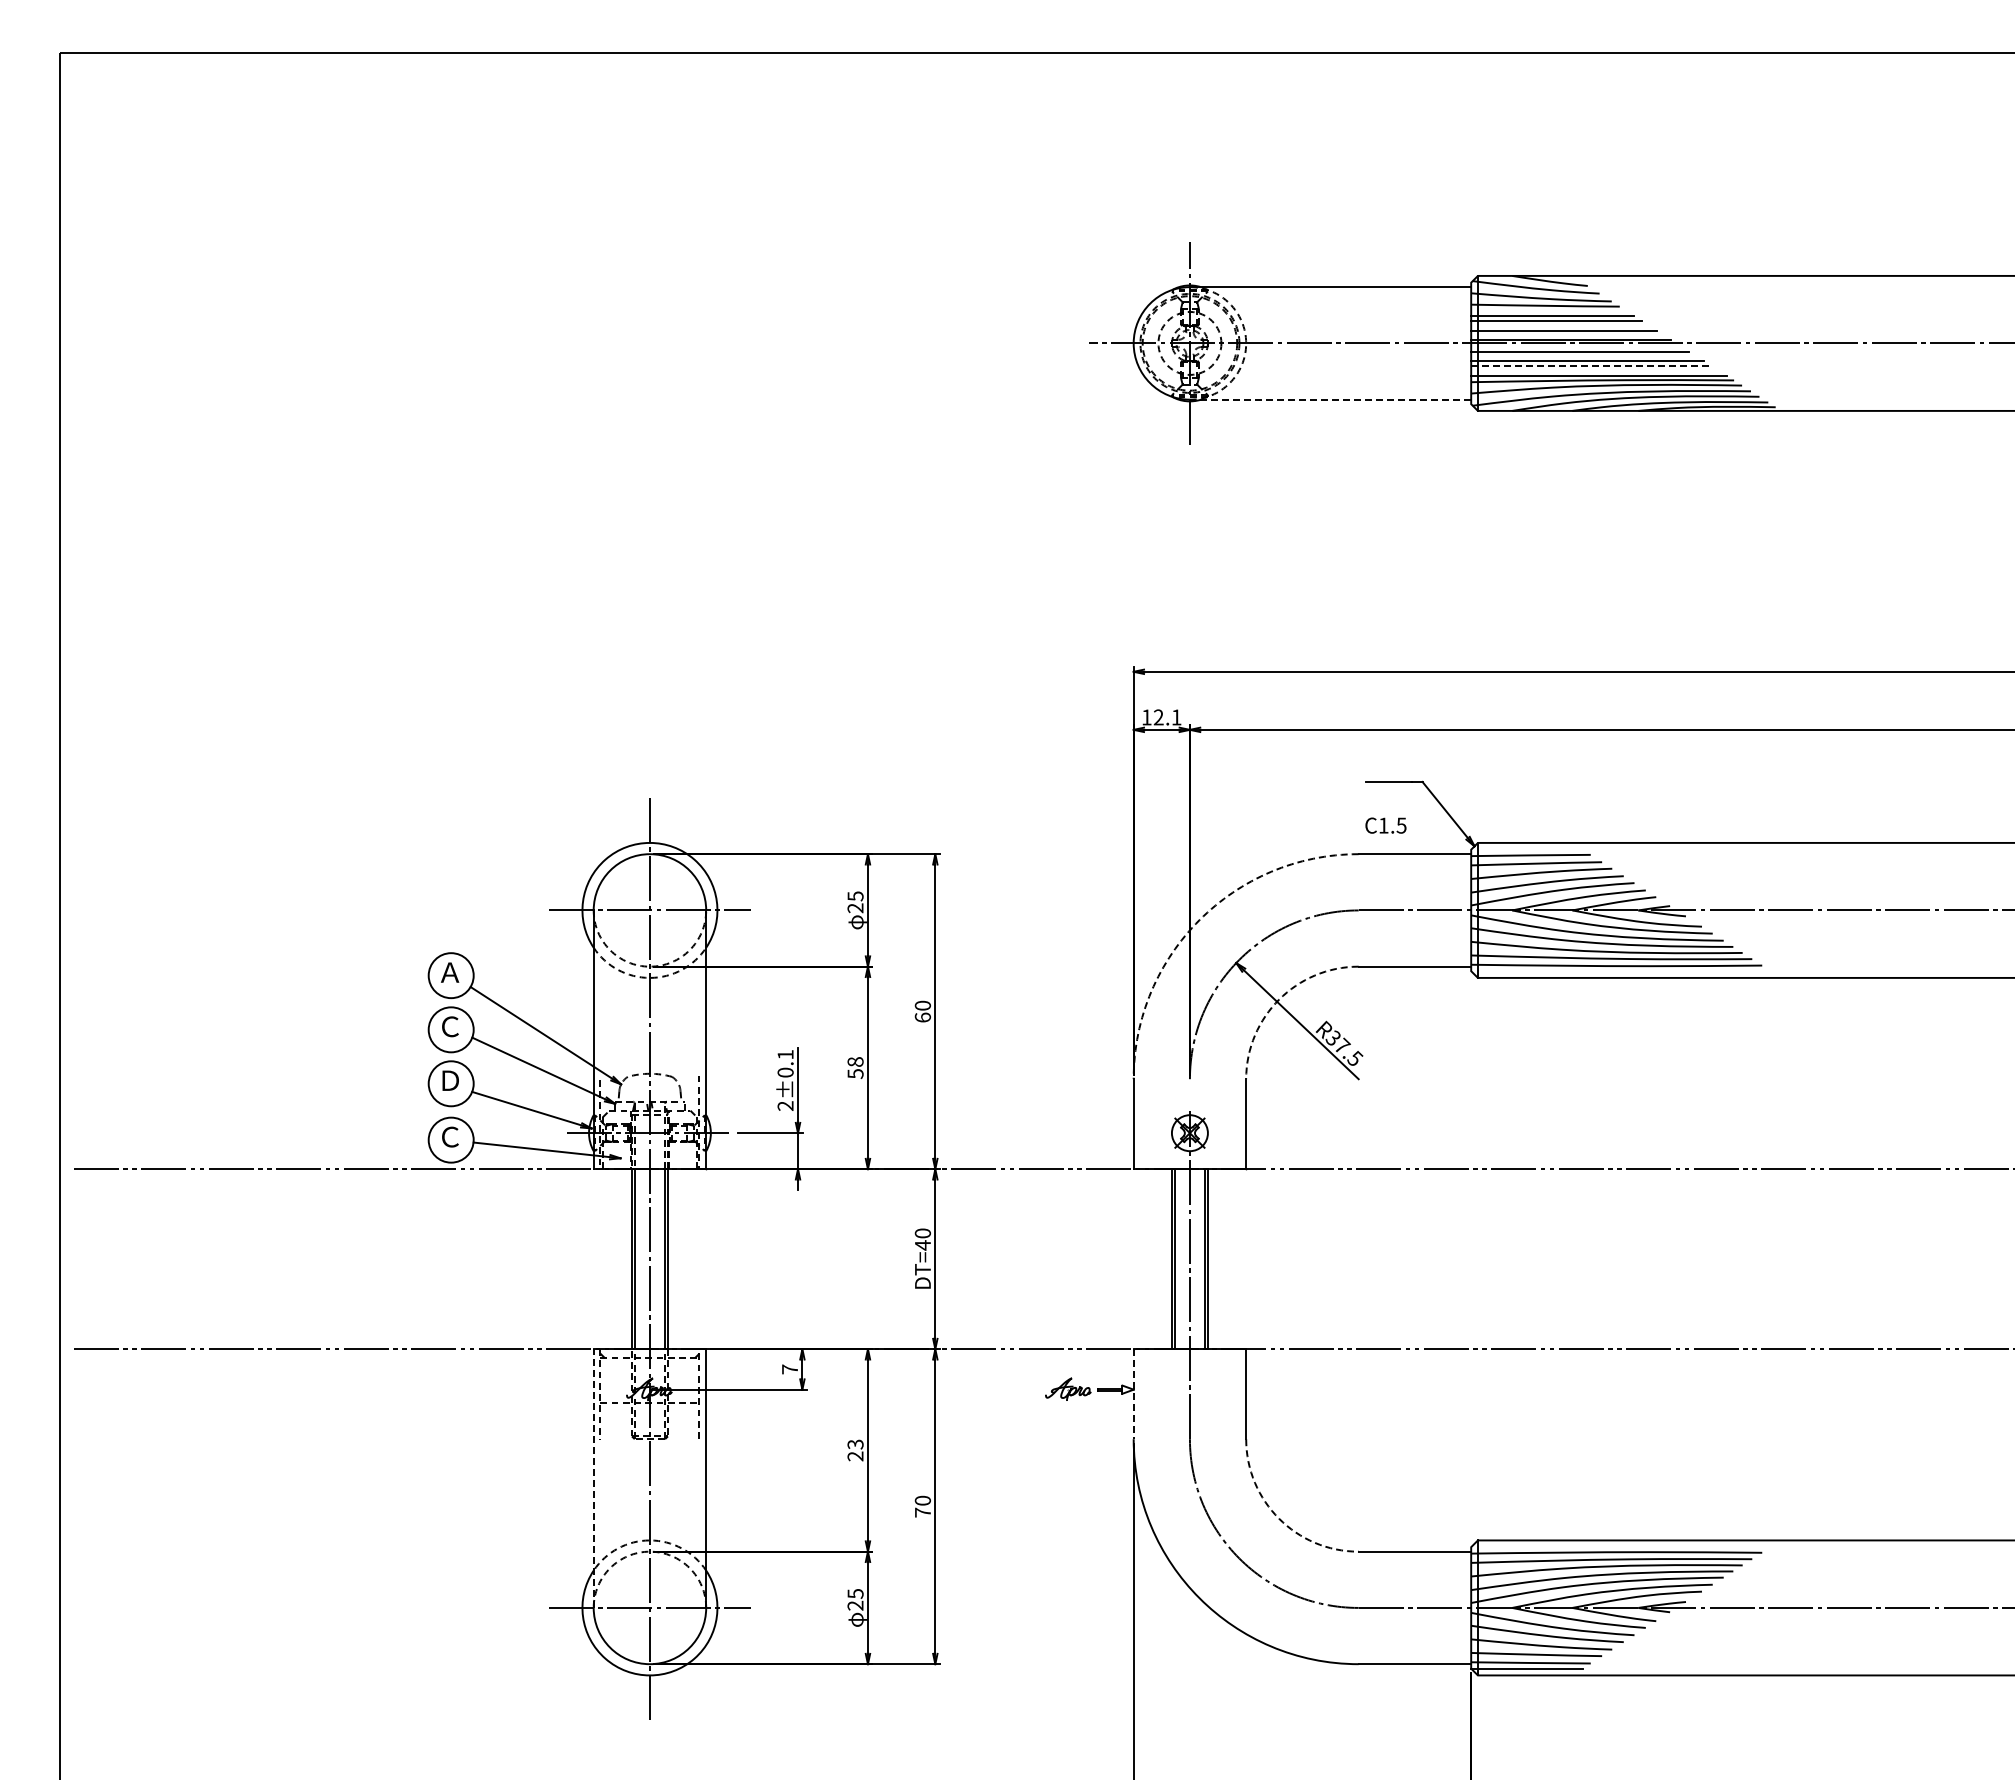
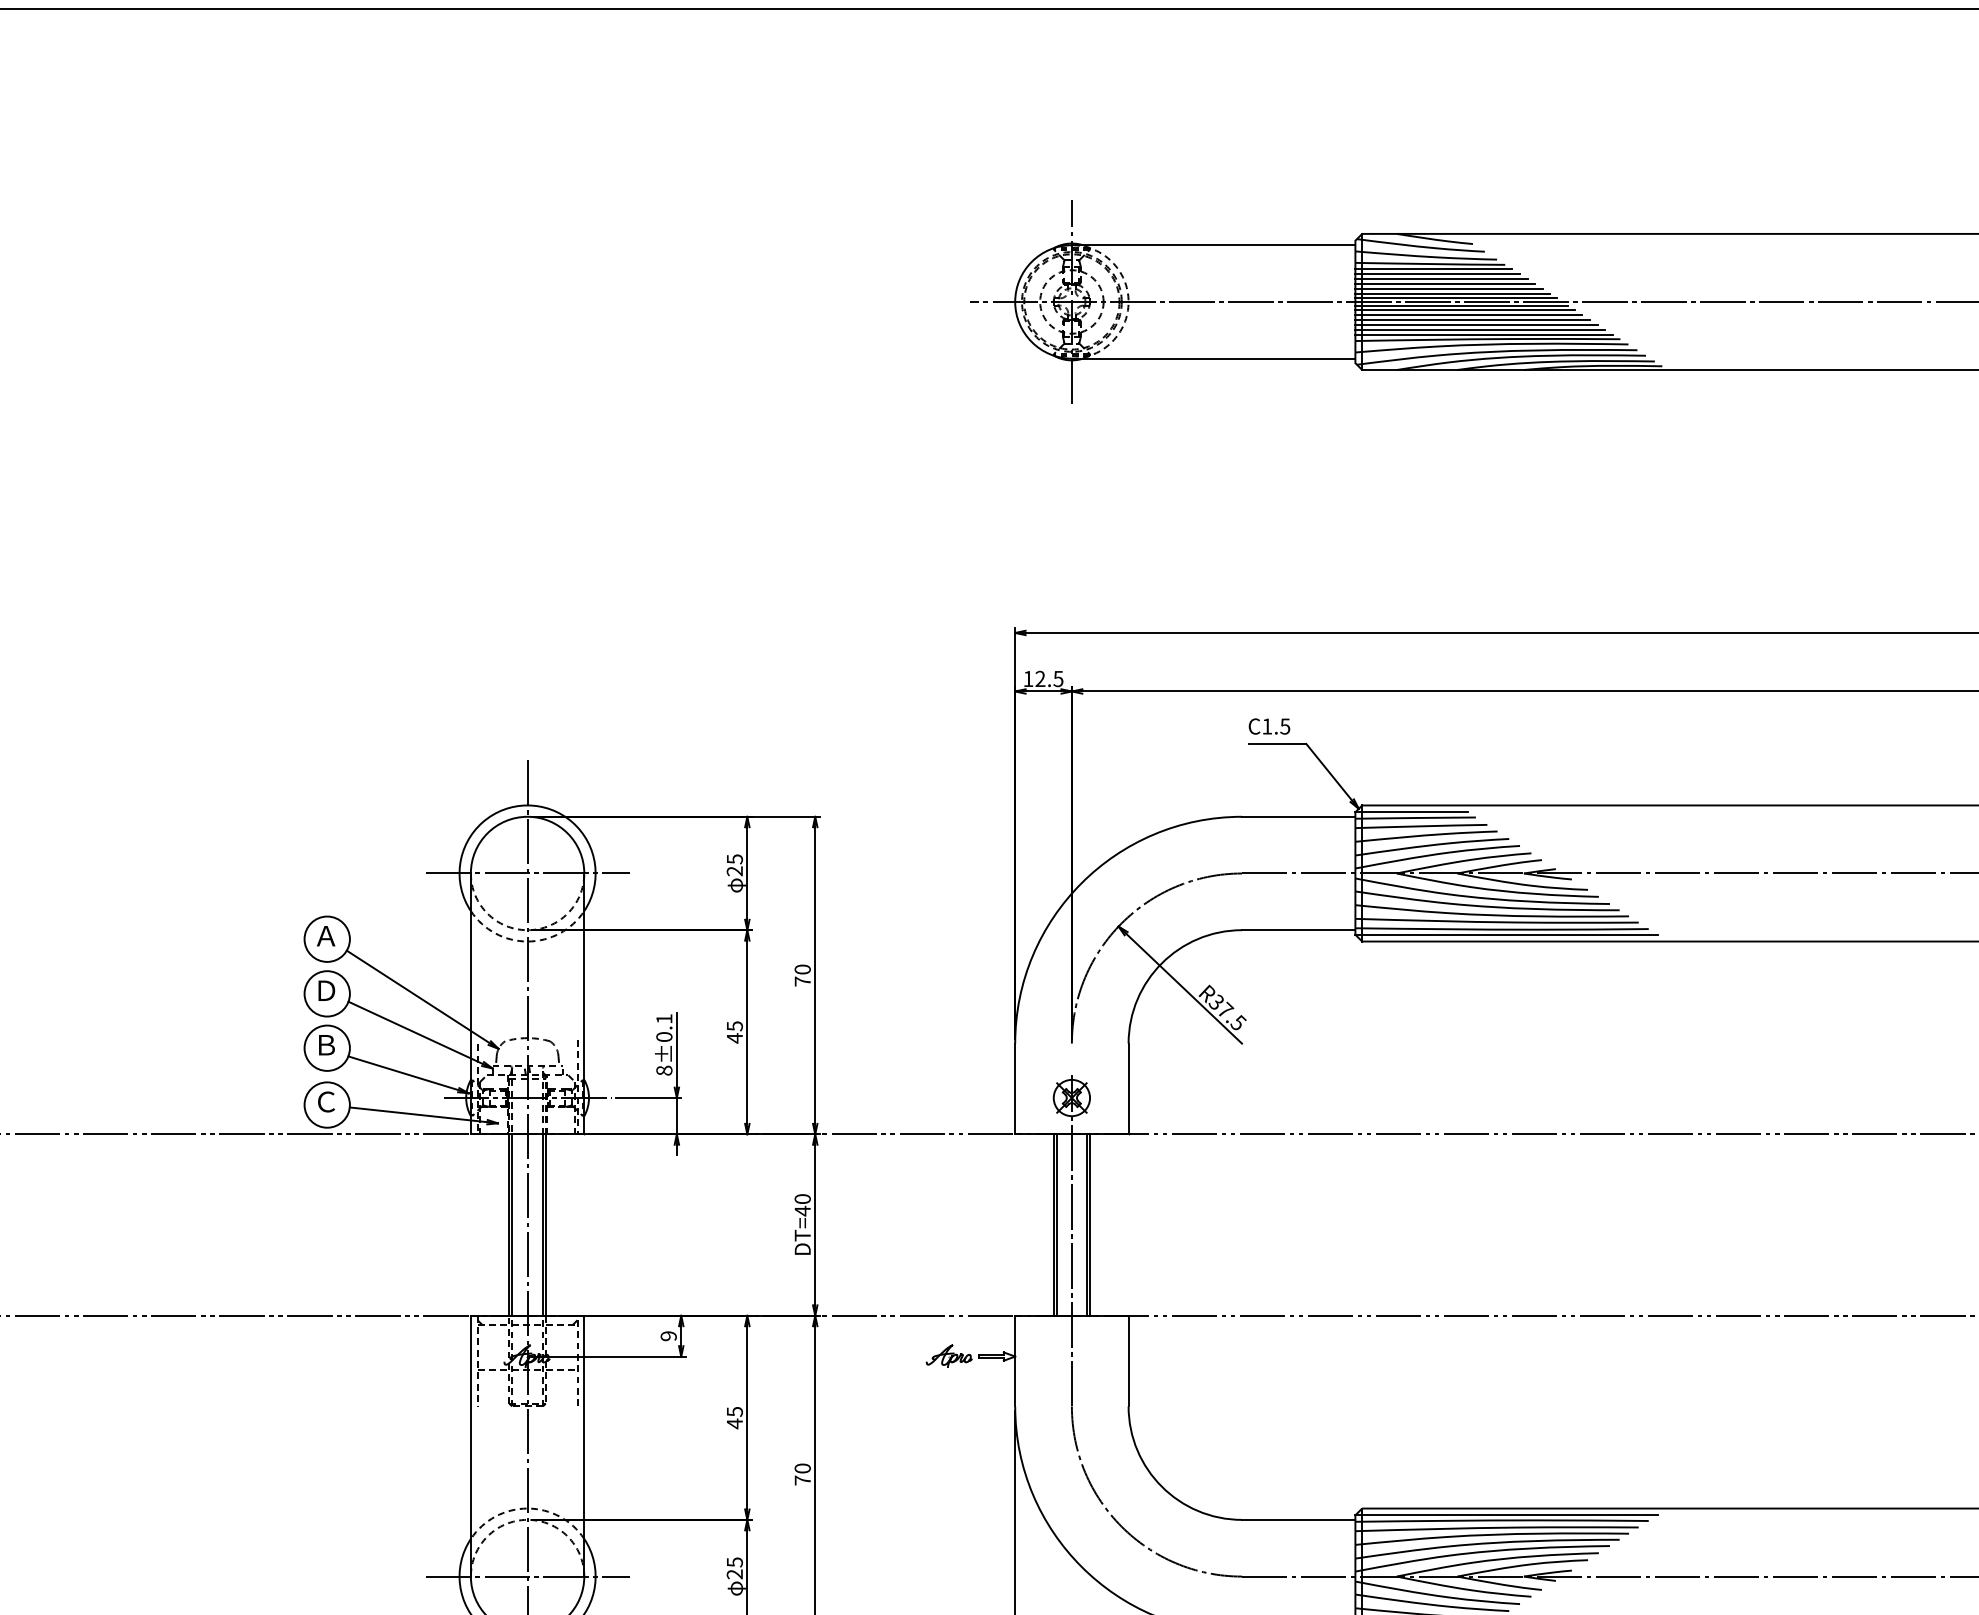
line: (1548, 311) -> (1433, 269), added
line: (1560, 325) -> (1445, 283), added
line: (1567, 335) -> (1452, 293), added
line: (1576, 347) -> (1461, 306), added
line: (1583, 355) -> (1468, 314), added
line: (1591, 365) -> (1476, 324), dashed -> solid
line: (1595, 370) -> (1480, 329), added
line: (1330, 399) -> (1213, 358), dashed -> solid
text: (1176, 717) -> (1058, 679), 12.1 -> 12.5
text: (1385, 825) -> (1269, 726), moved
line: (1526, 849) -> (1411, 812), added
arc: (1199, 920) -> (1081, 883), dashed -> solid
line: (1620, 971) -> (1505, 935), added
arc: (1279, 999) -> (1162, 963), dashed -> solid
text: (922, 1017) -> (802, 981), 60 -> 70
text: (450, 1026) -> (326, 990), Ｃ -> Ｄ
text: (855, 1068) -> (734, 1032), 58 -> 45
text: (450, 1080) -> (326, 1044), Ｄ -> Ｂ
text: (785, 1105) -> (664, 1070), 2±0.1 -> 8±0.1
text: (790, 1369) -> (669, 1336), 7 -> 9
line: (1133, 1394) -> (1015, 1361), dashed -> solid
text: (855, 1450) -> (734, 1417), 23 -> 45
line: (593, 1478) -> (470, 1446), dashed -> solid
arc: (1279, 1518) -> (1162, 1486), dashed -> solid
line: (1620, 1547) -> (1505, 1515), added

